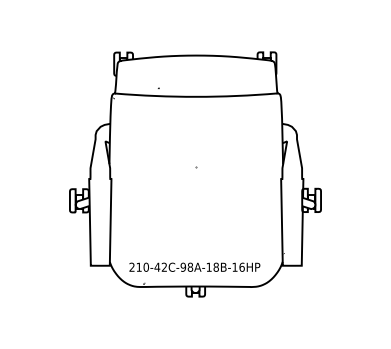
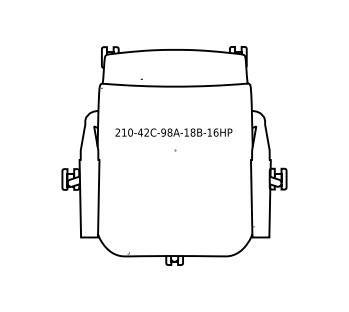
text: (194, 266) -> (173, 131), moved

